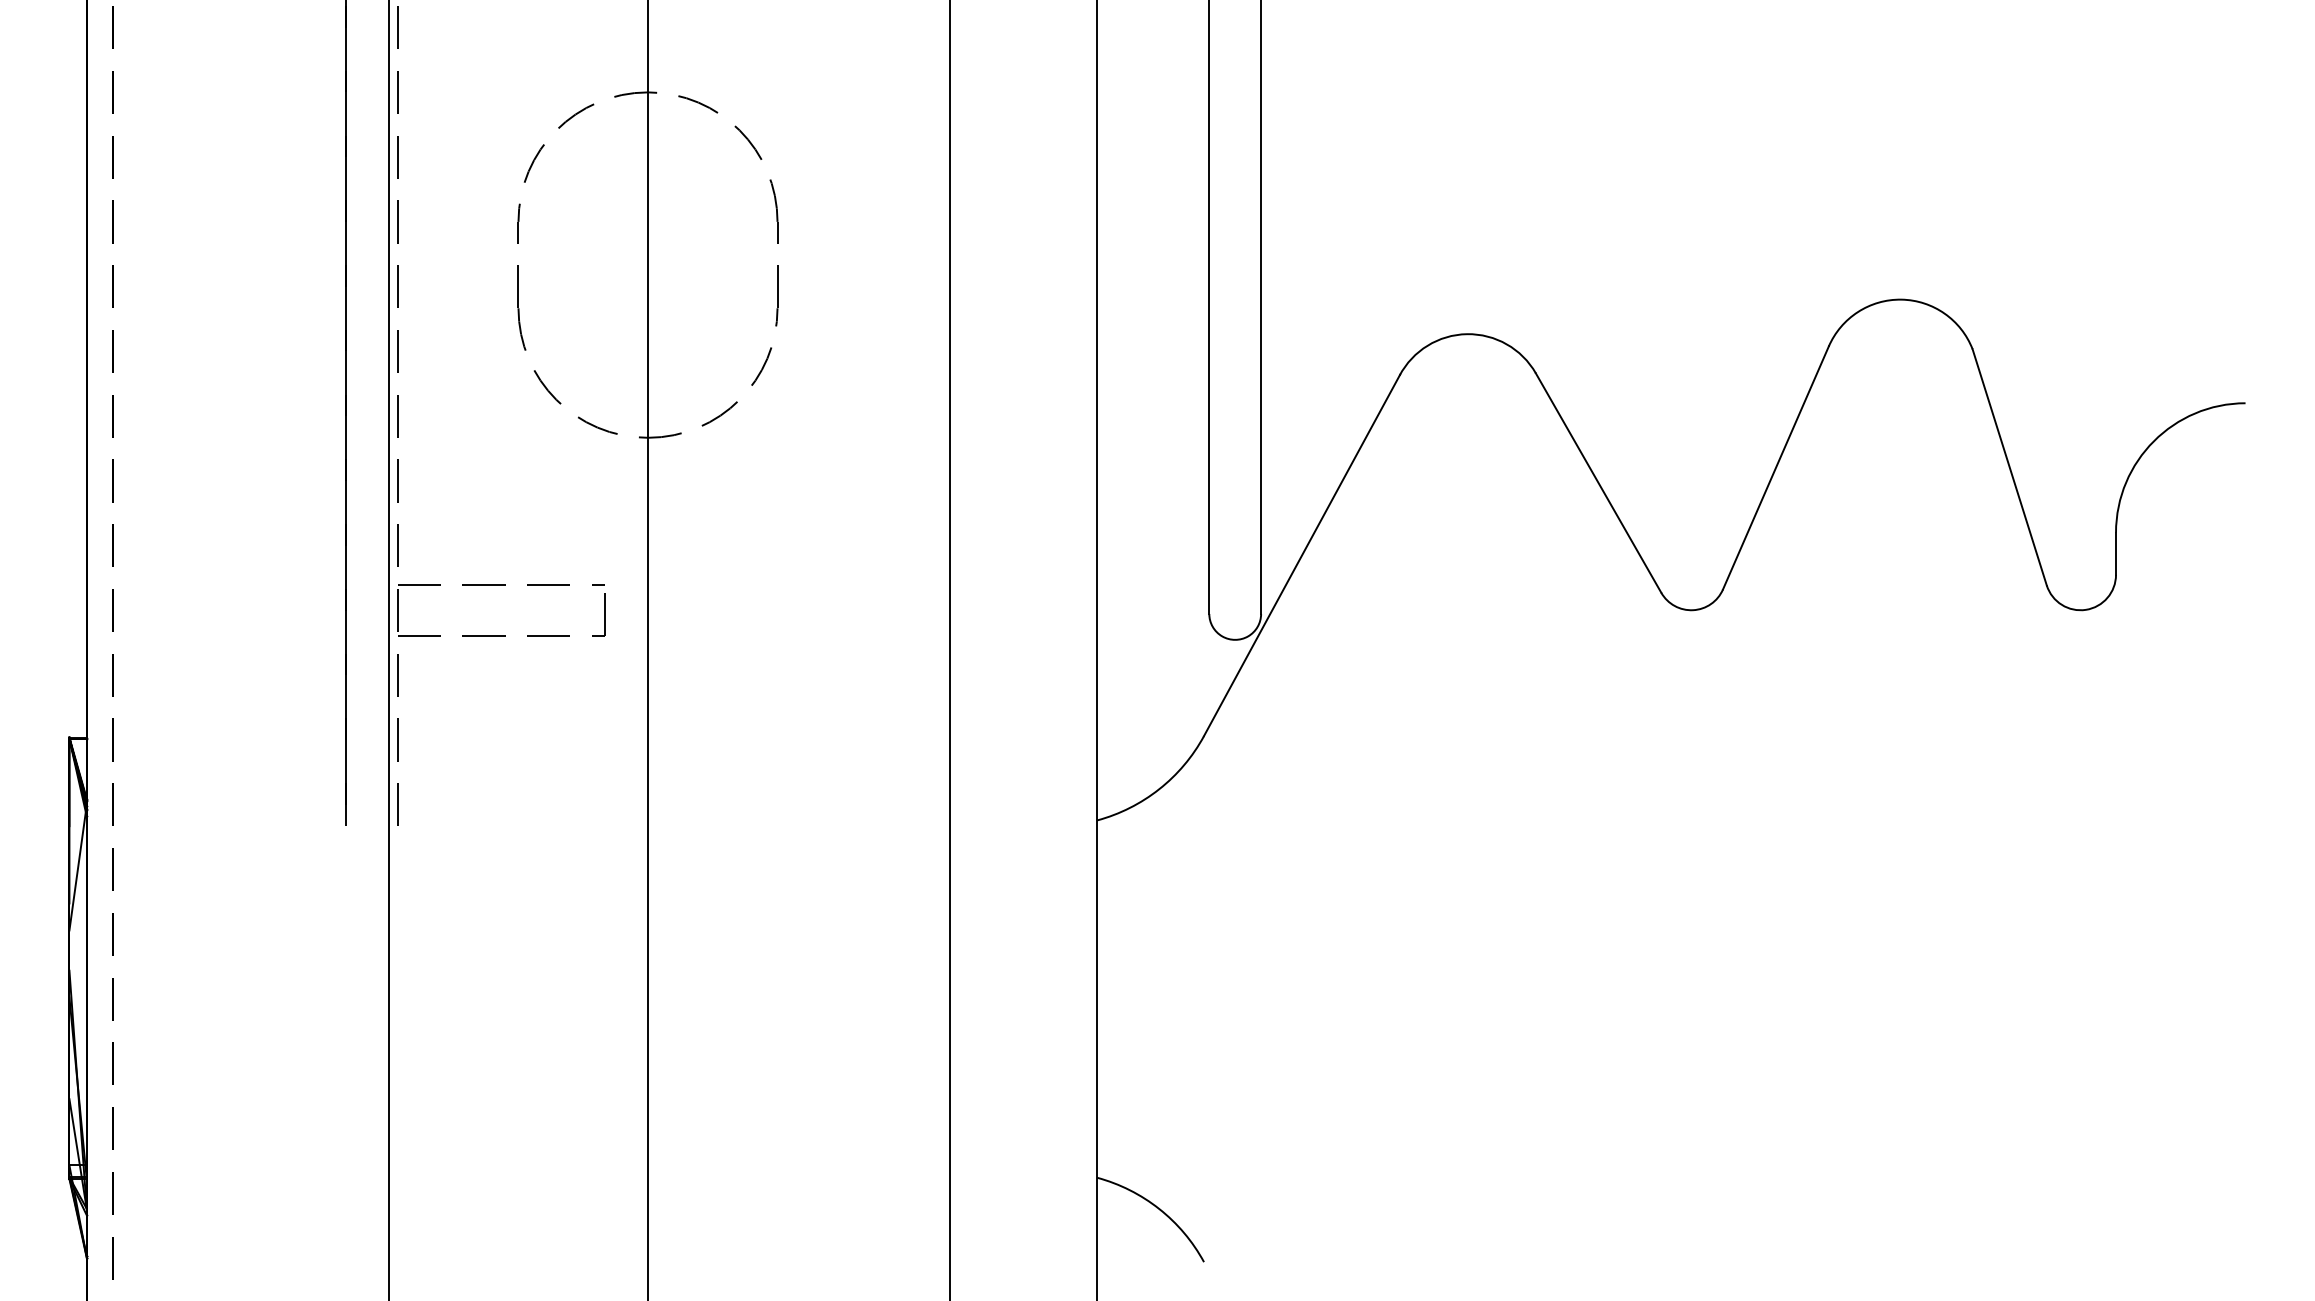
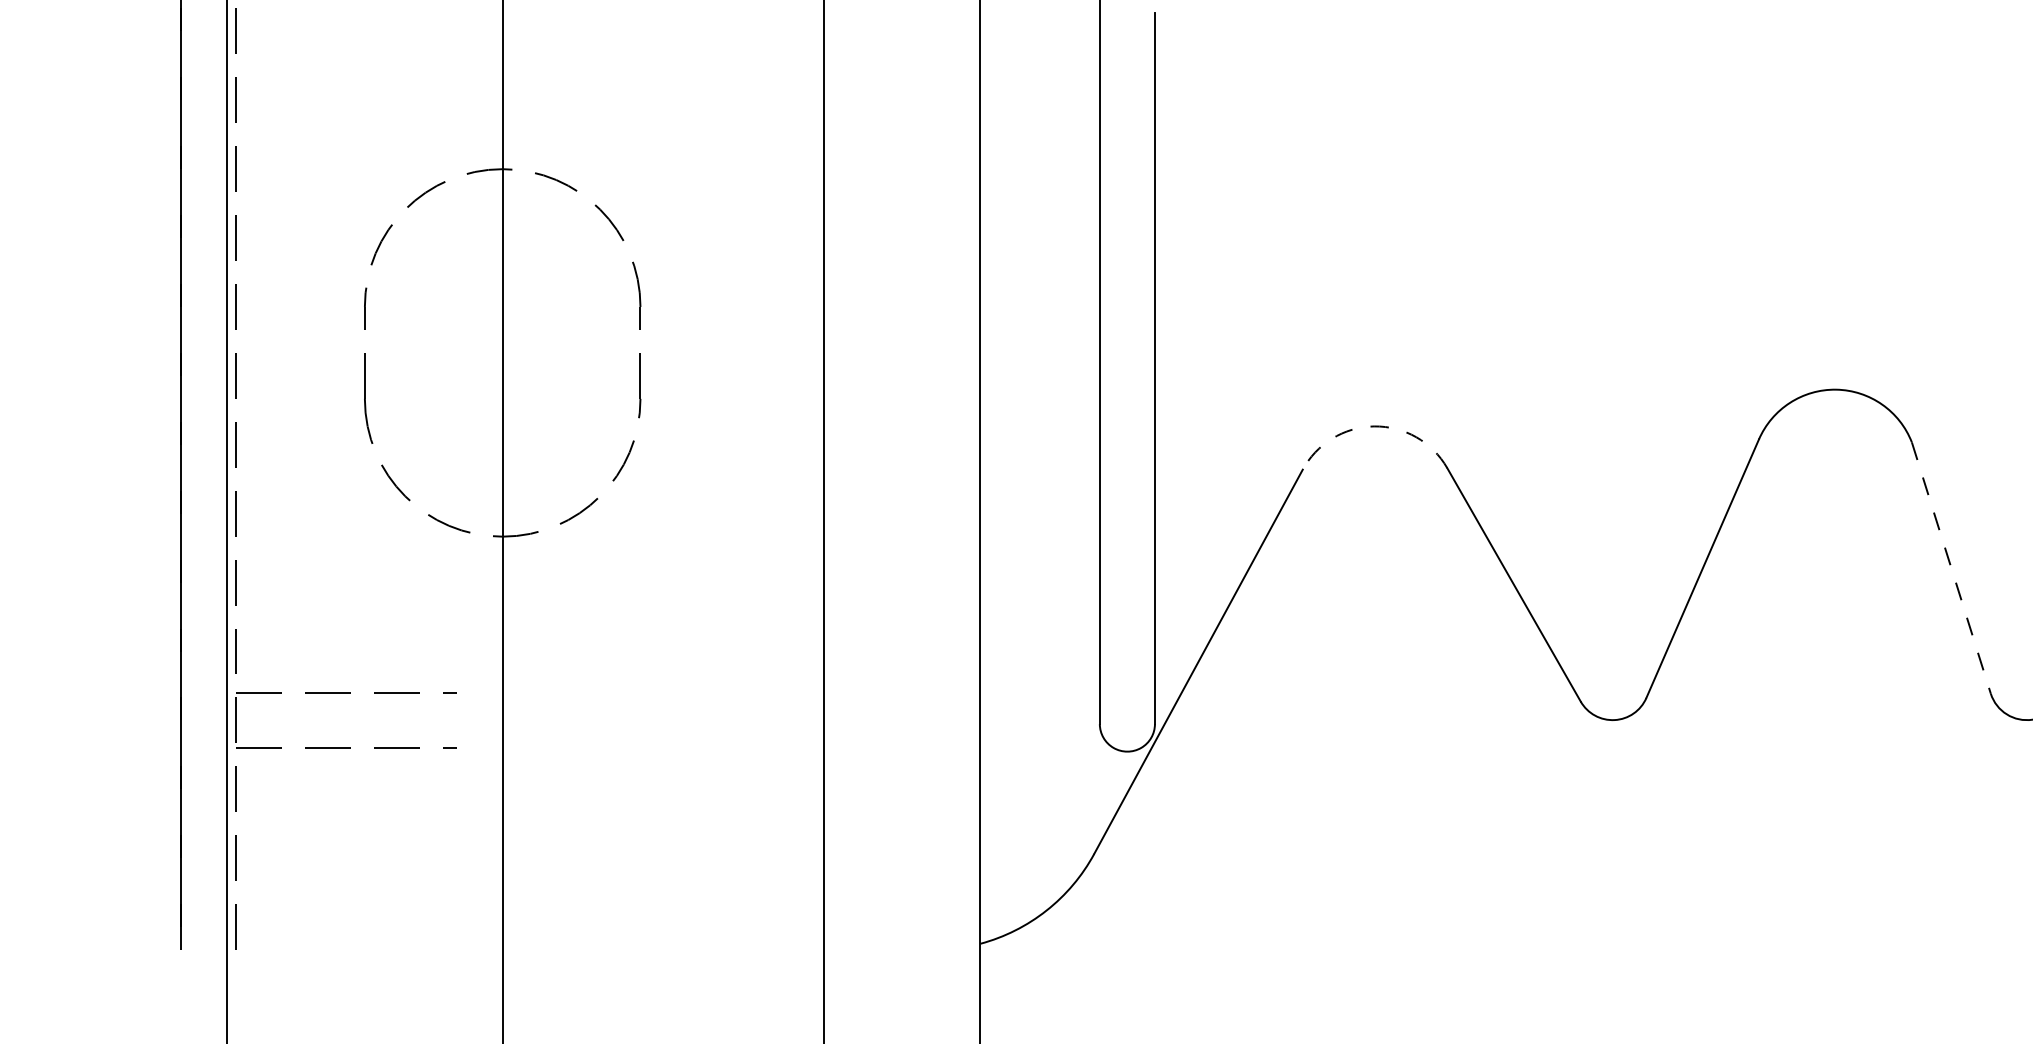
arc: (1467, 334) -> (1374, 426), solid -> dashed
line: (2009, 467) -> (1951, 568), solid -> dashed
line: (604, 610) -> (456, 720), removed

